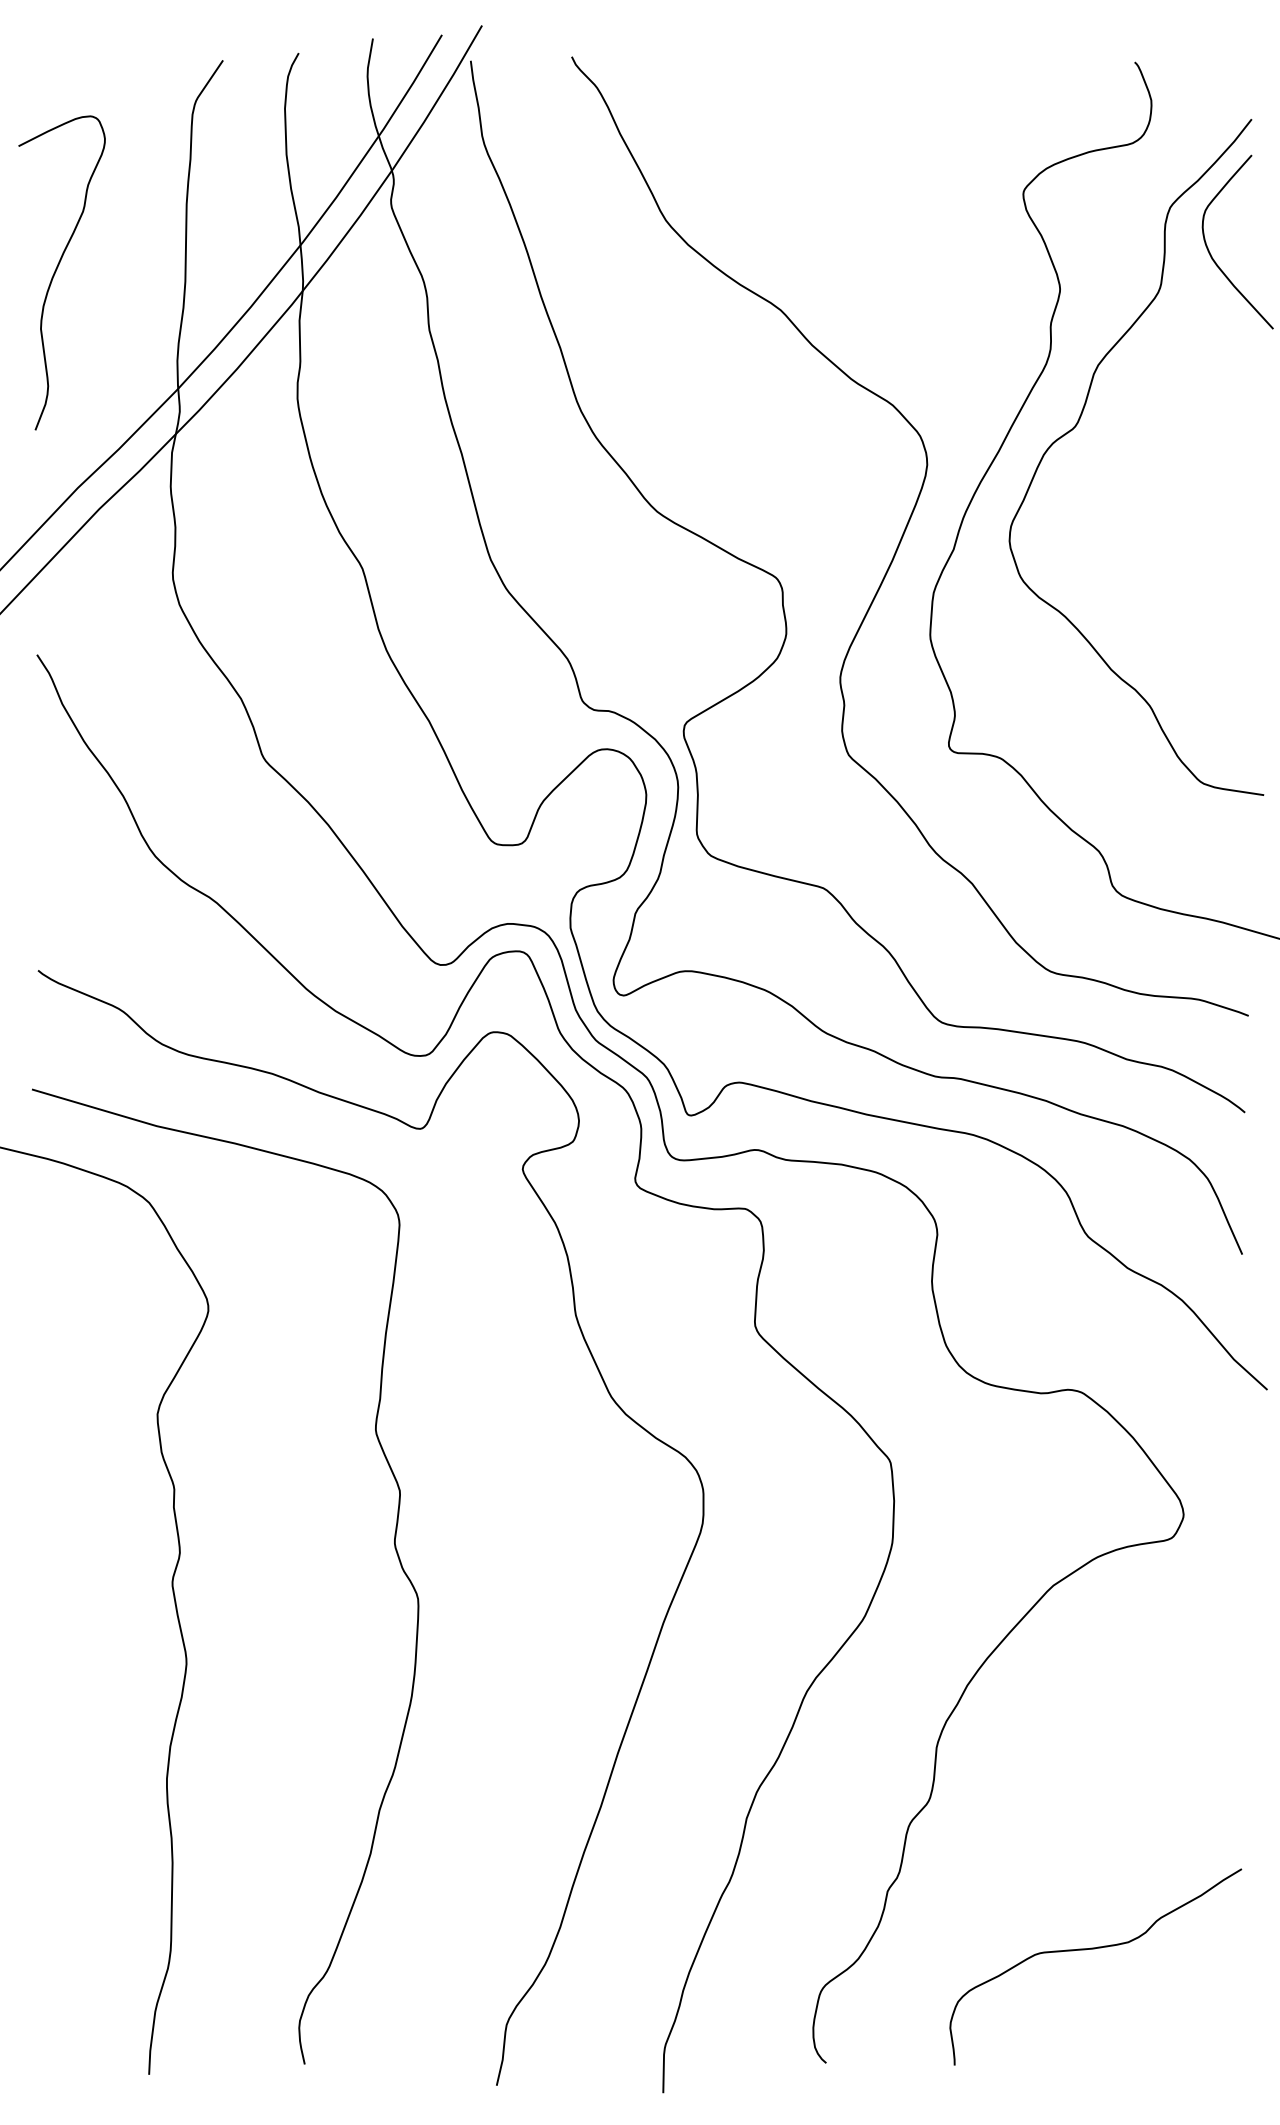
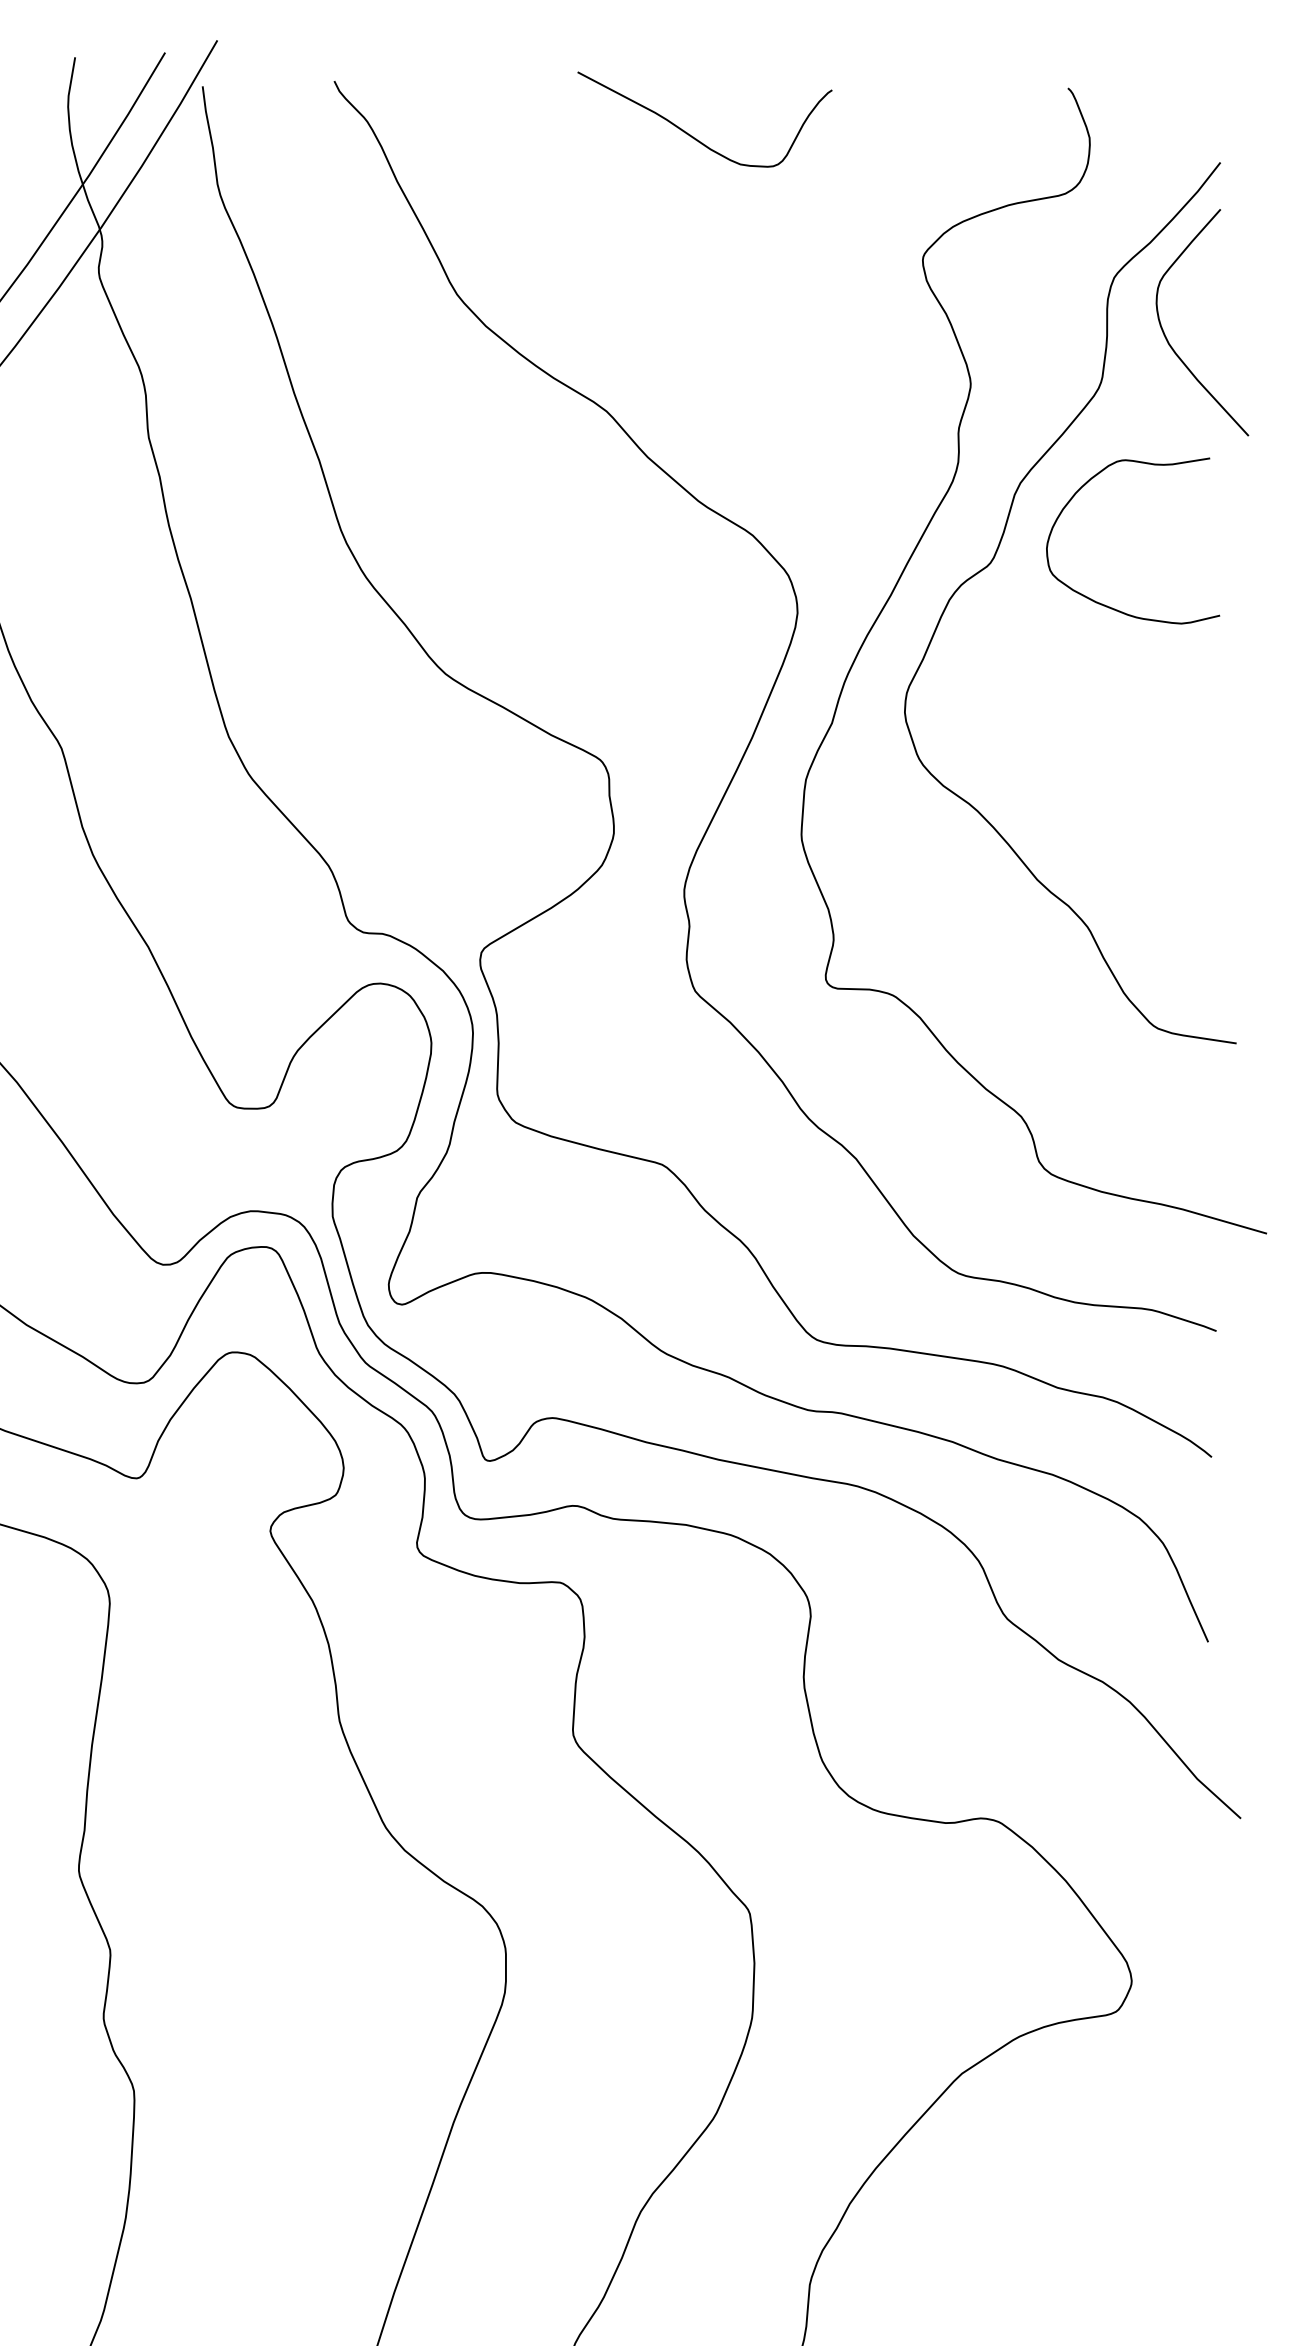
curve: (848, 99) -> (694, 136), added
curve: (1164, 458) -> (1106, 604), added

